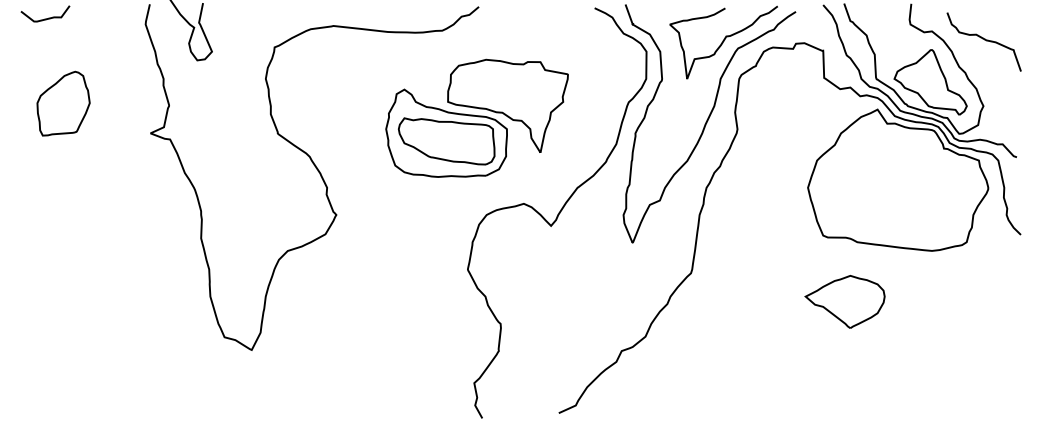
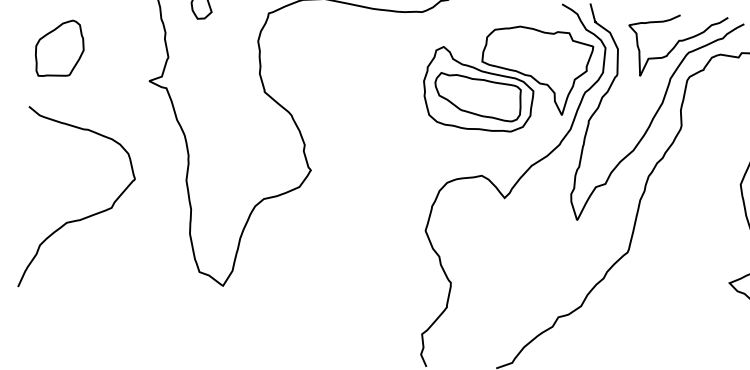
part: (63, 103) -> (59, 48), moved
part: (476, 117) -> (506, 78), moved
curve: (89, 290) -> (80, 218), added

